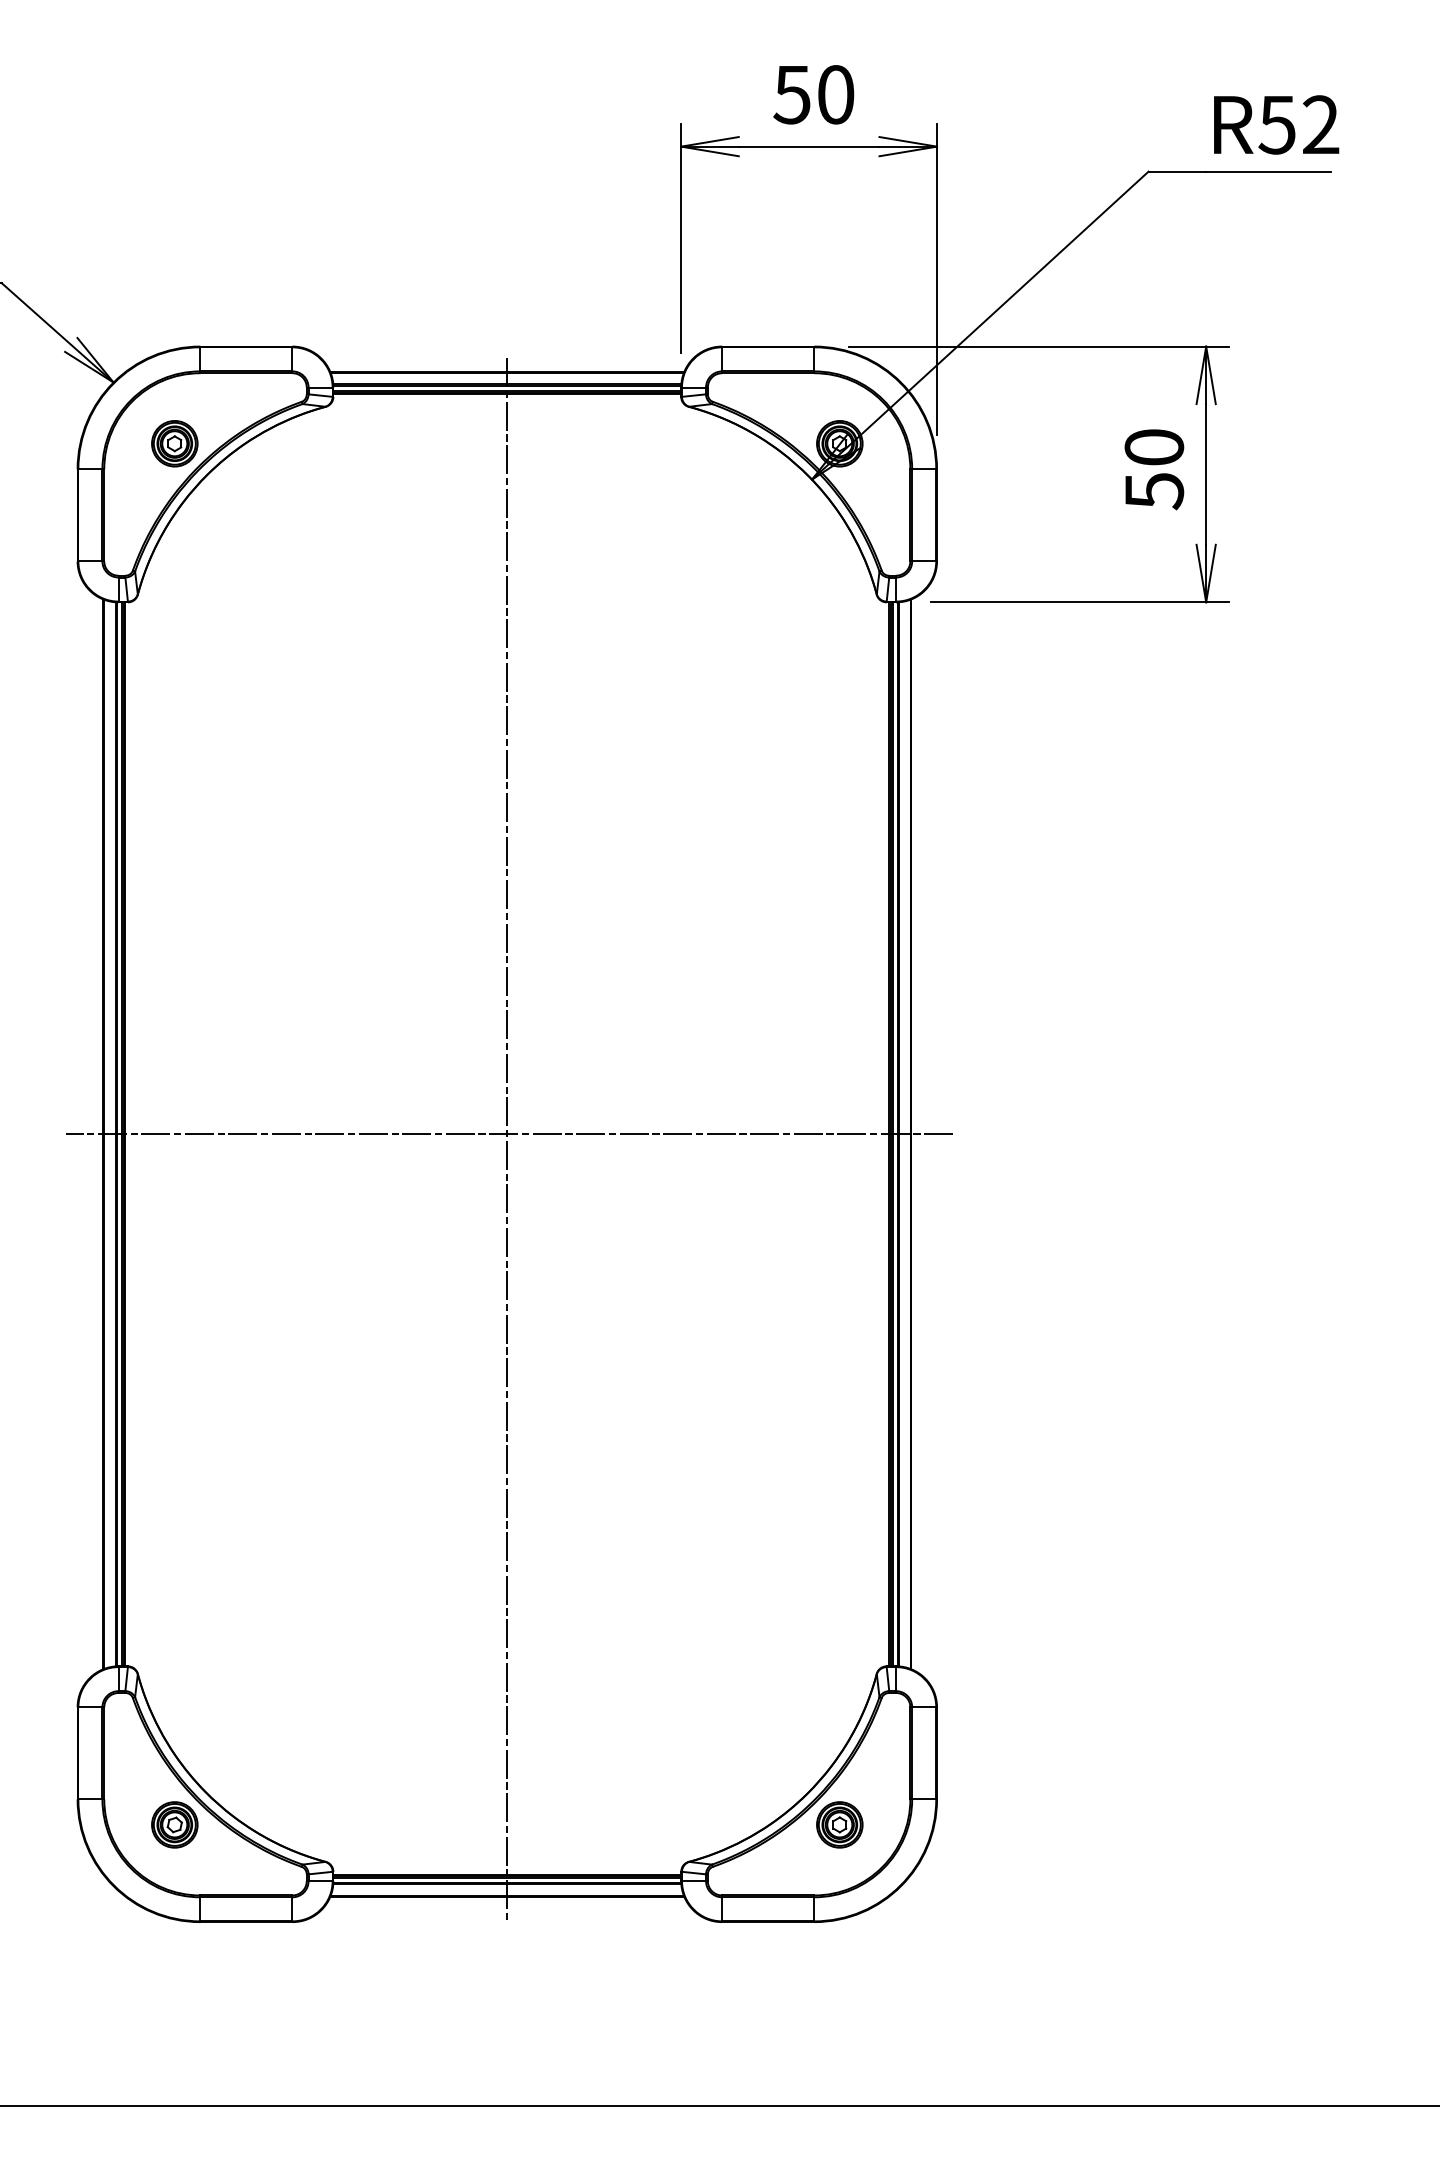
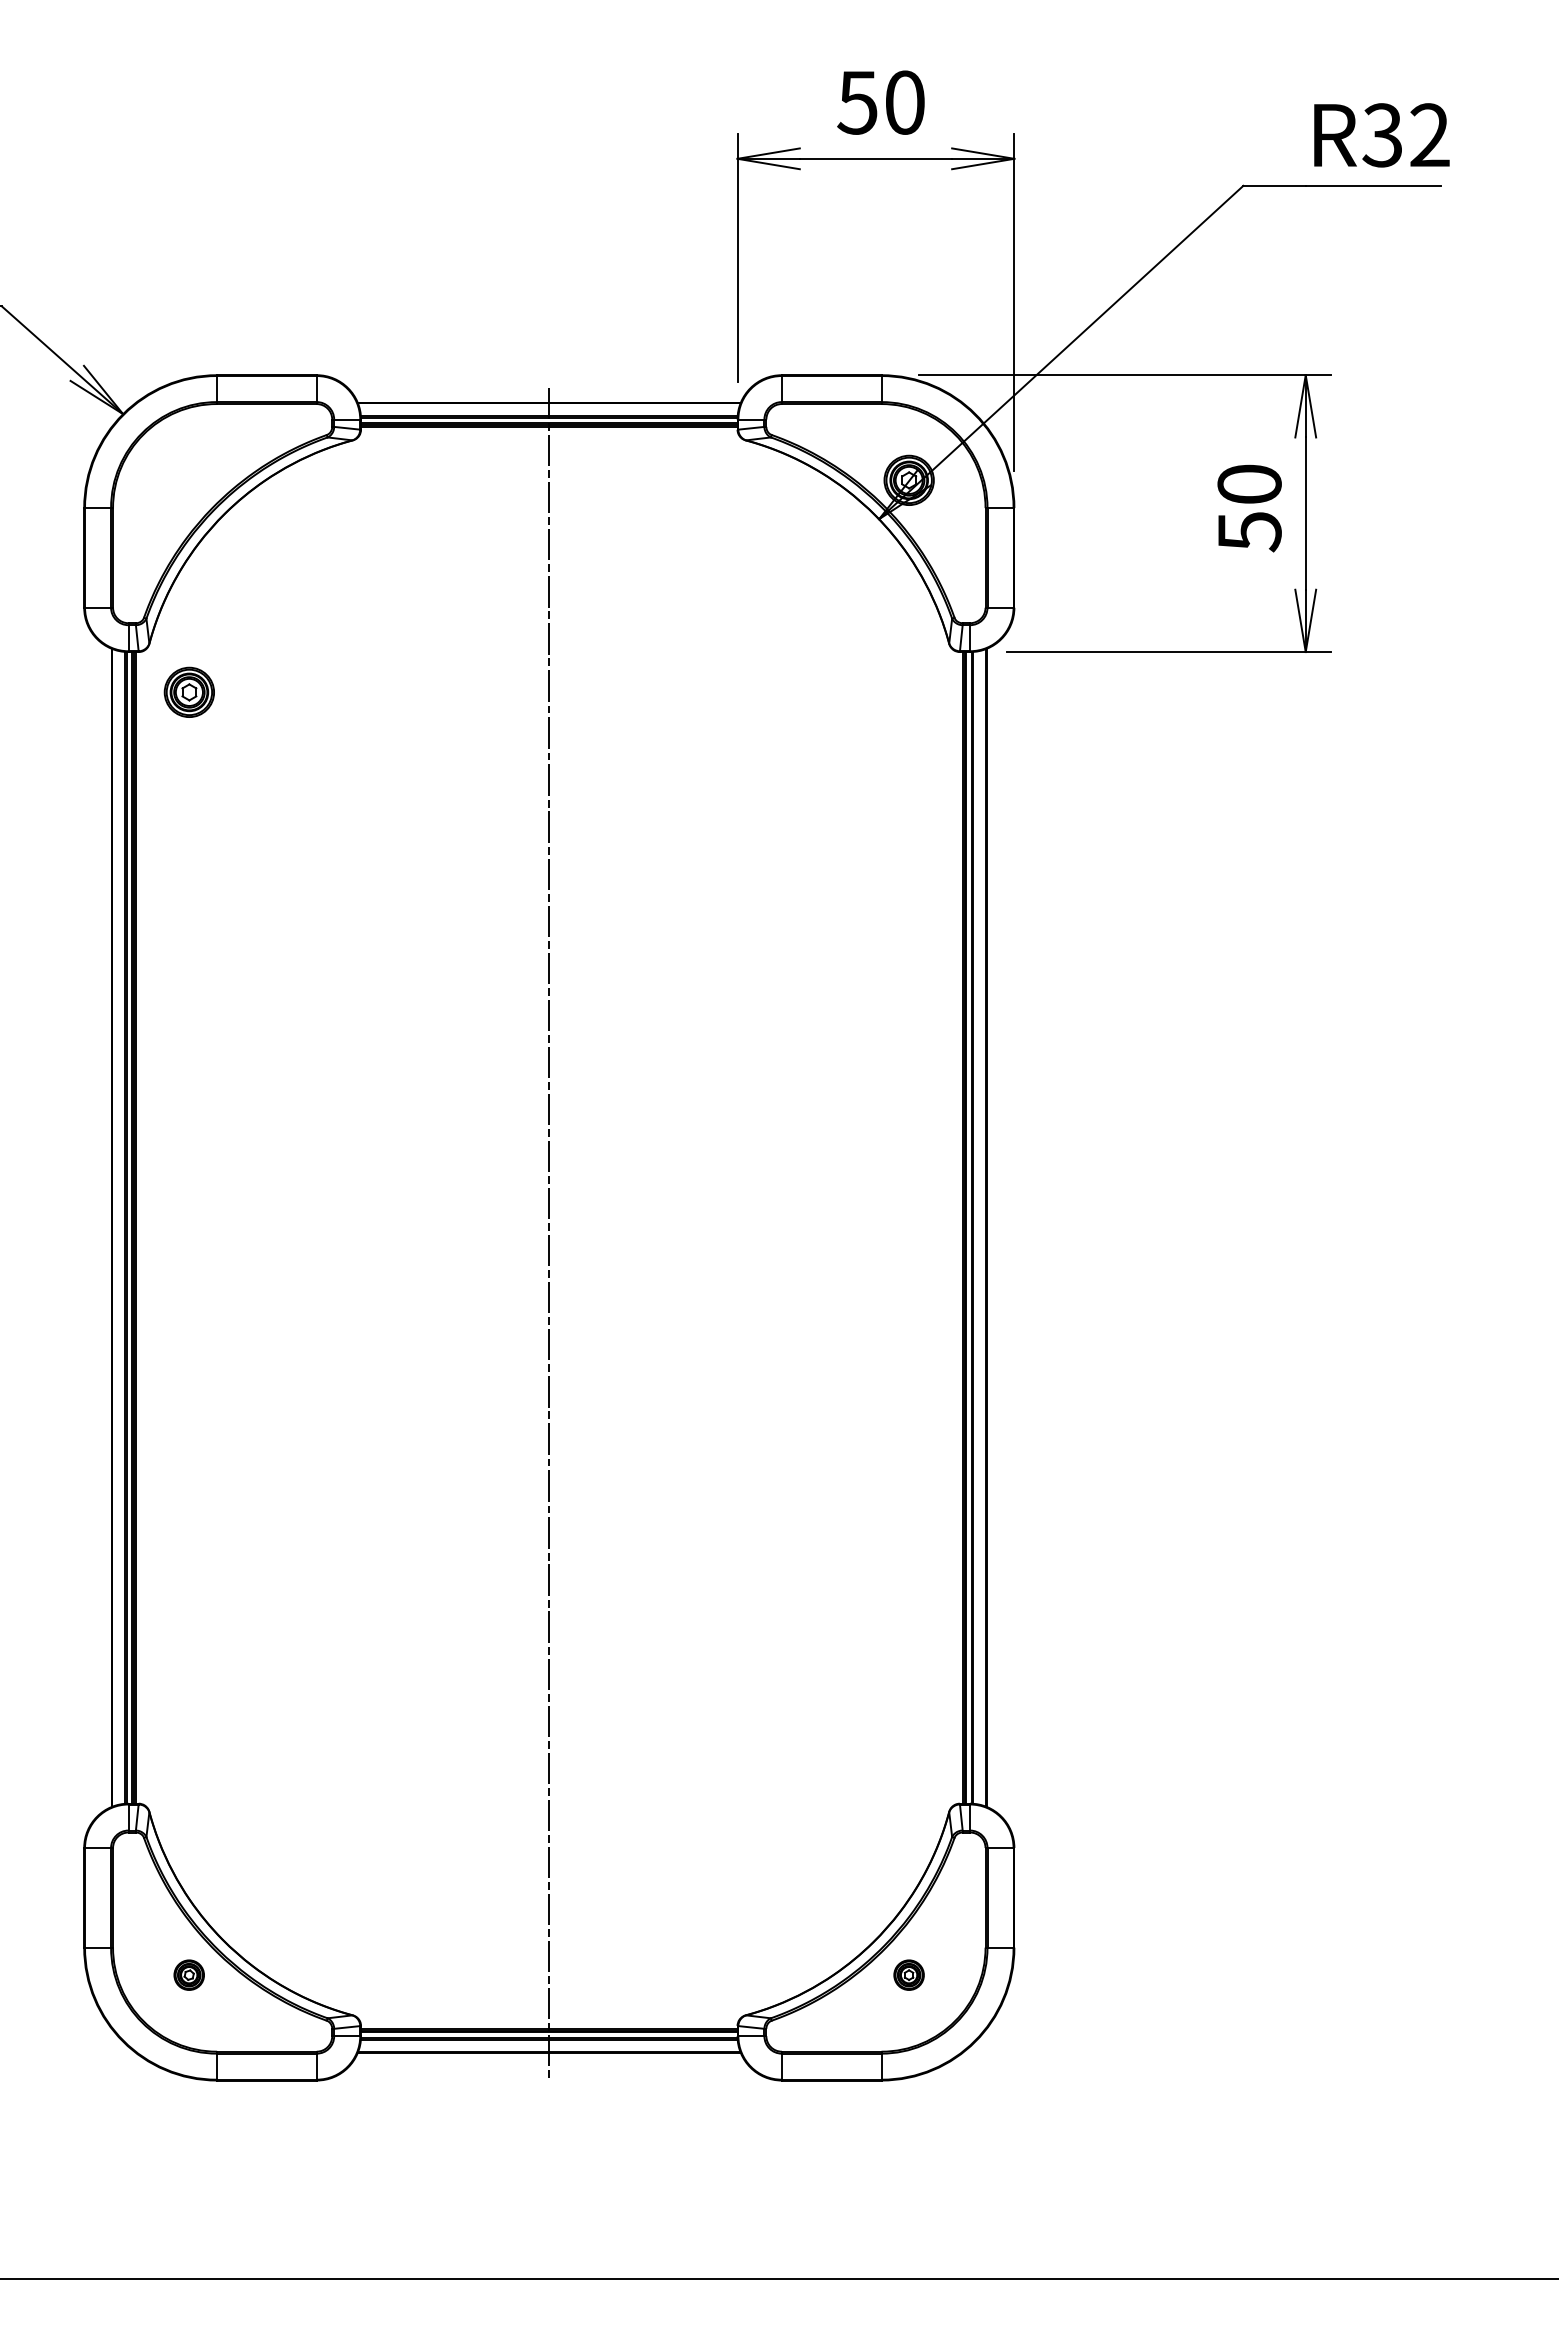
text: (1277, 125) -> (1382, 135), R52 -> R32
part: (173, 442) -> (188, 691), moved
line: (509, 1134) -> (551, 1227), removed
part: (173, 1824) -> (188, 1974), size x0.6
part: (839, 1824) -> (908, 1974), size x0.6

